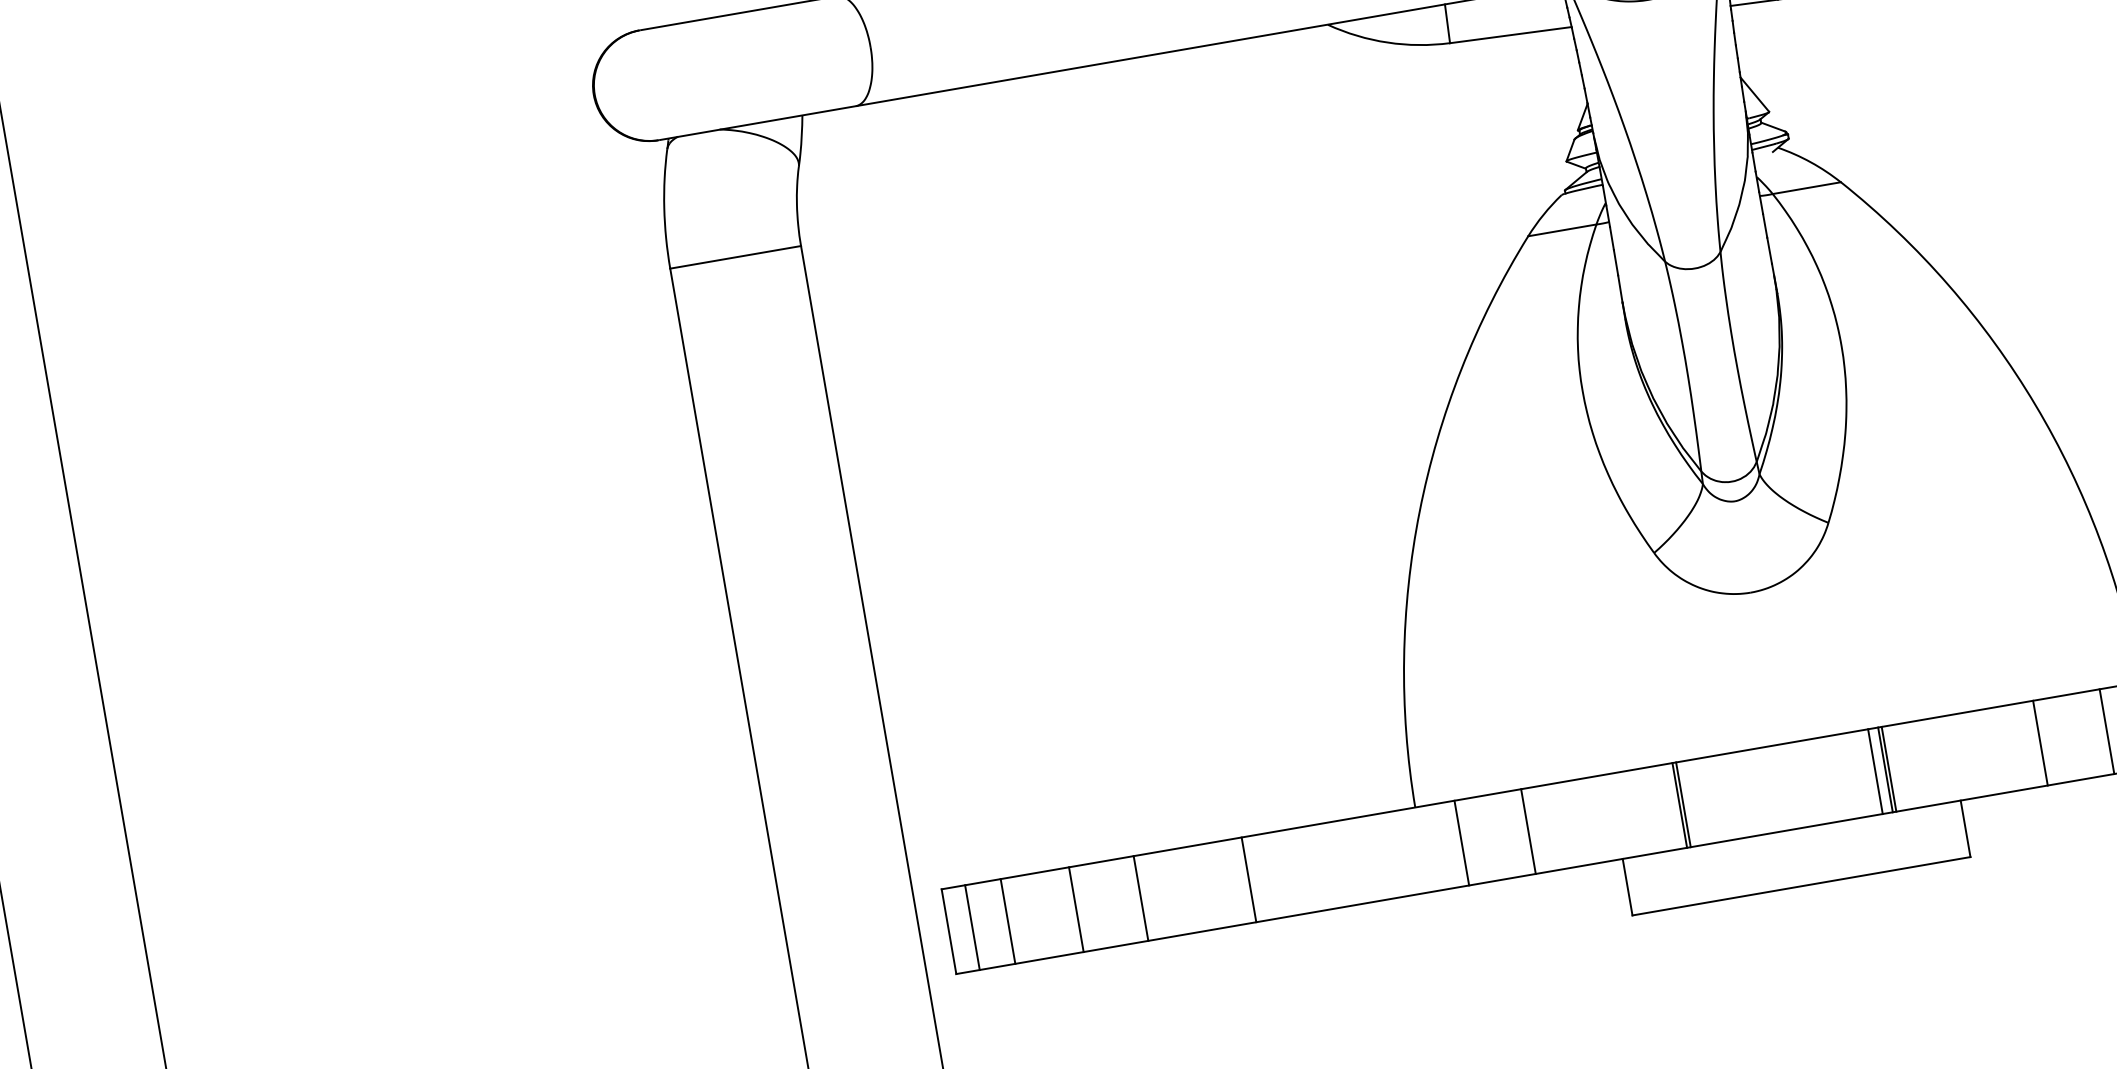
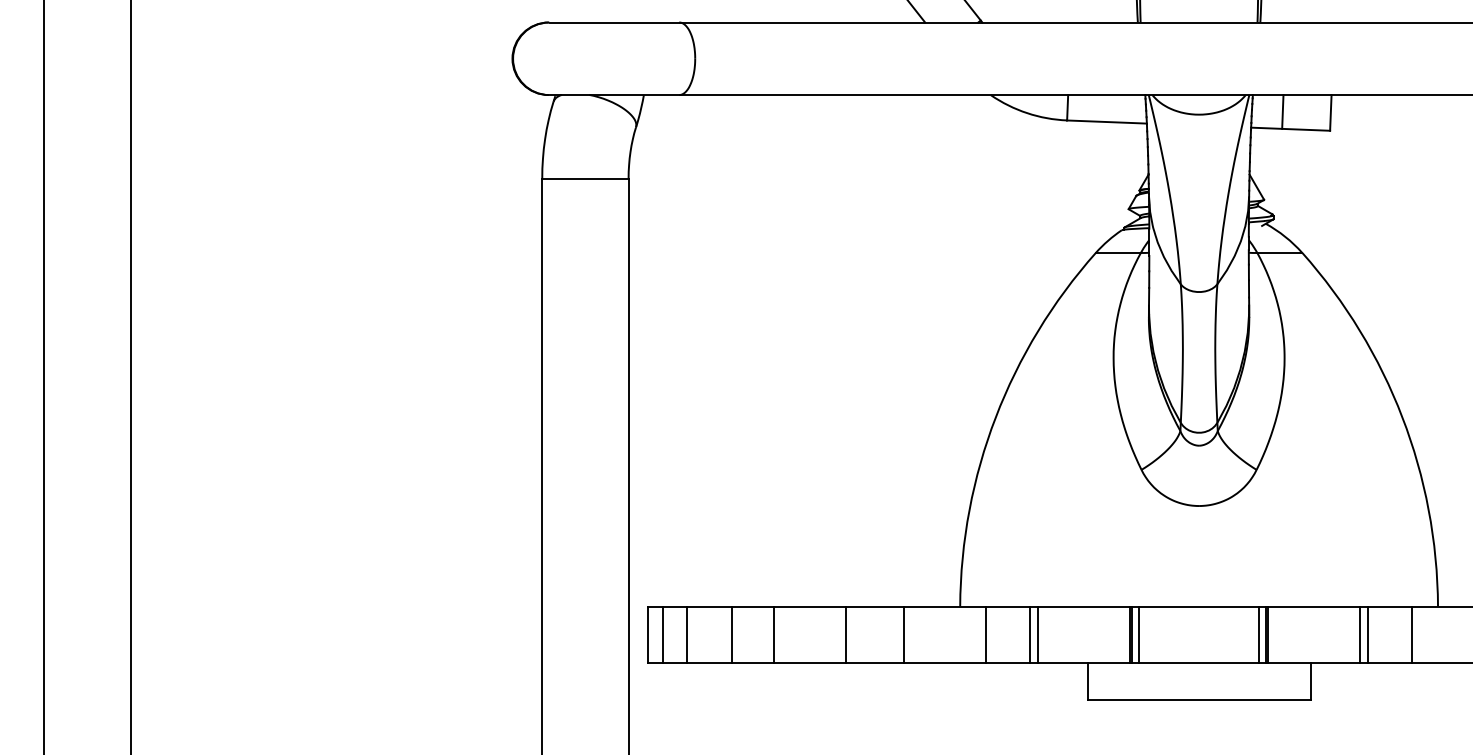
line: (2028, 745) -> (1360, 634), added
line: (1692, 803) -> (1138, 634), added
line: (1541, 829) -> (1038, 634), added
line: (1338, 864) -> (904, 634), added

